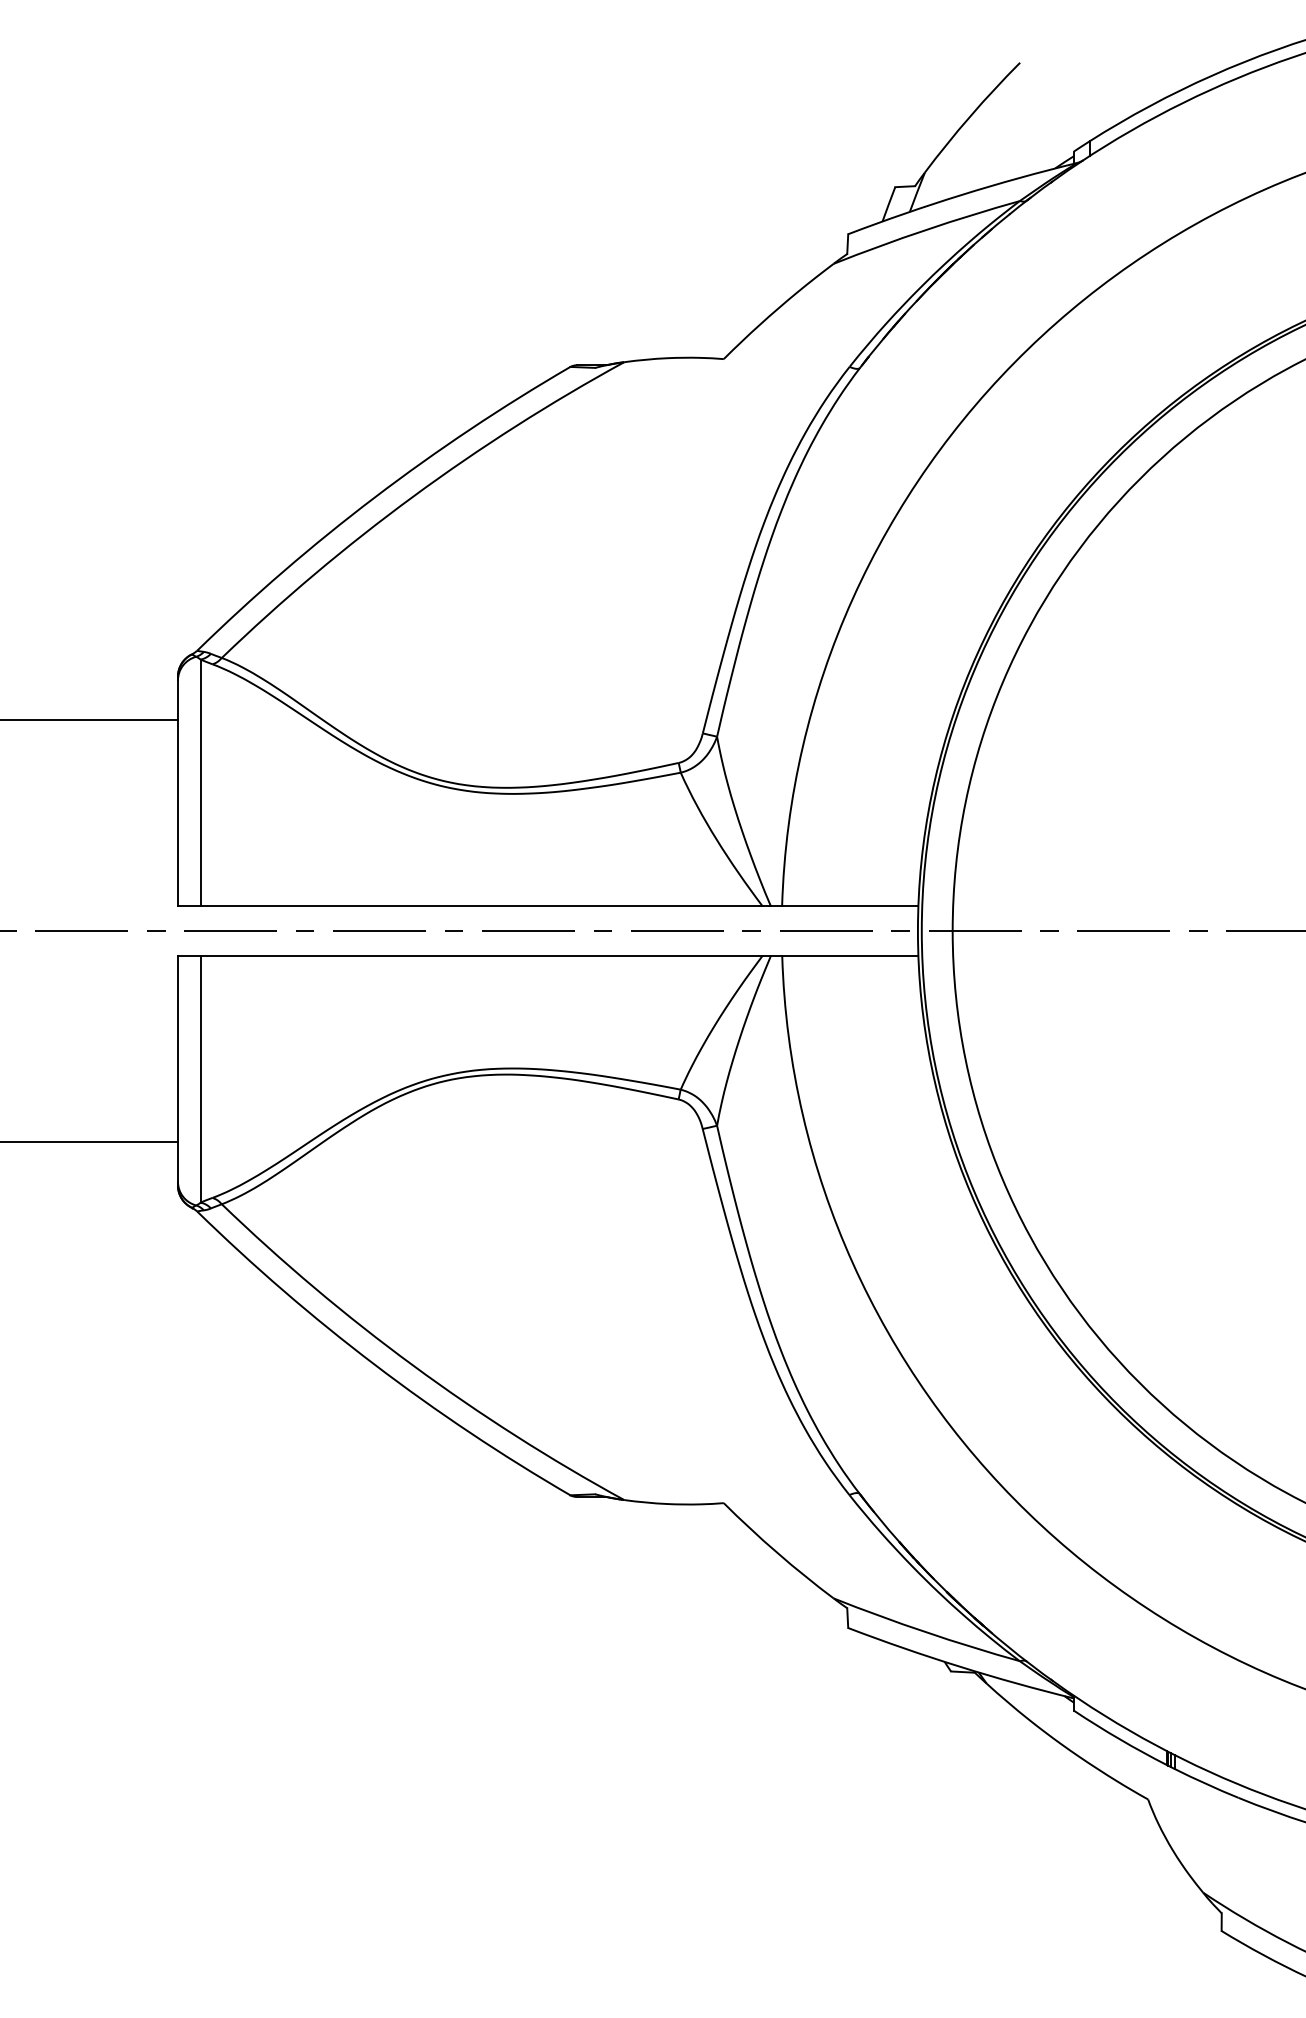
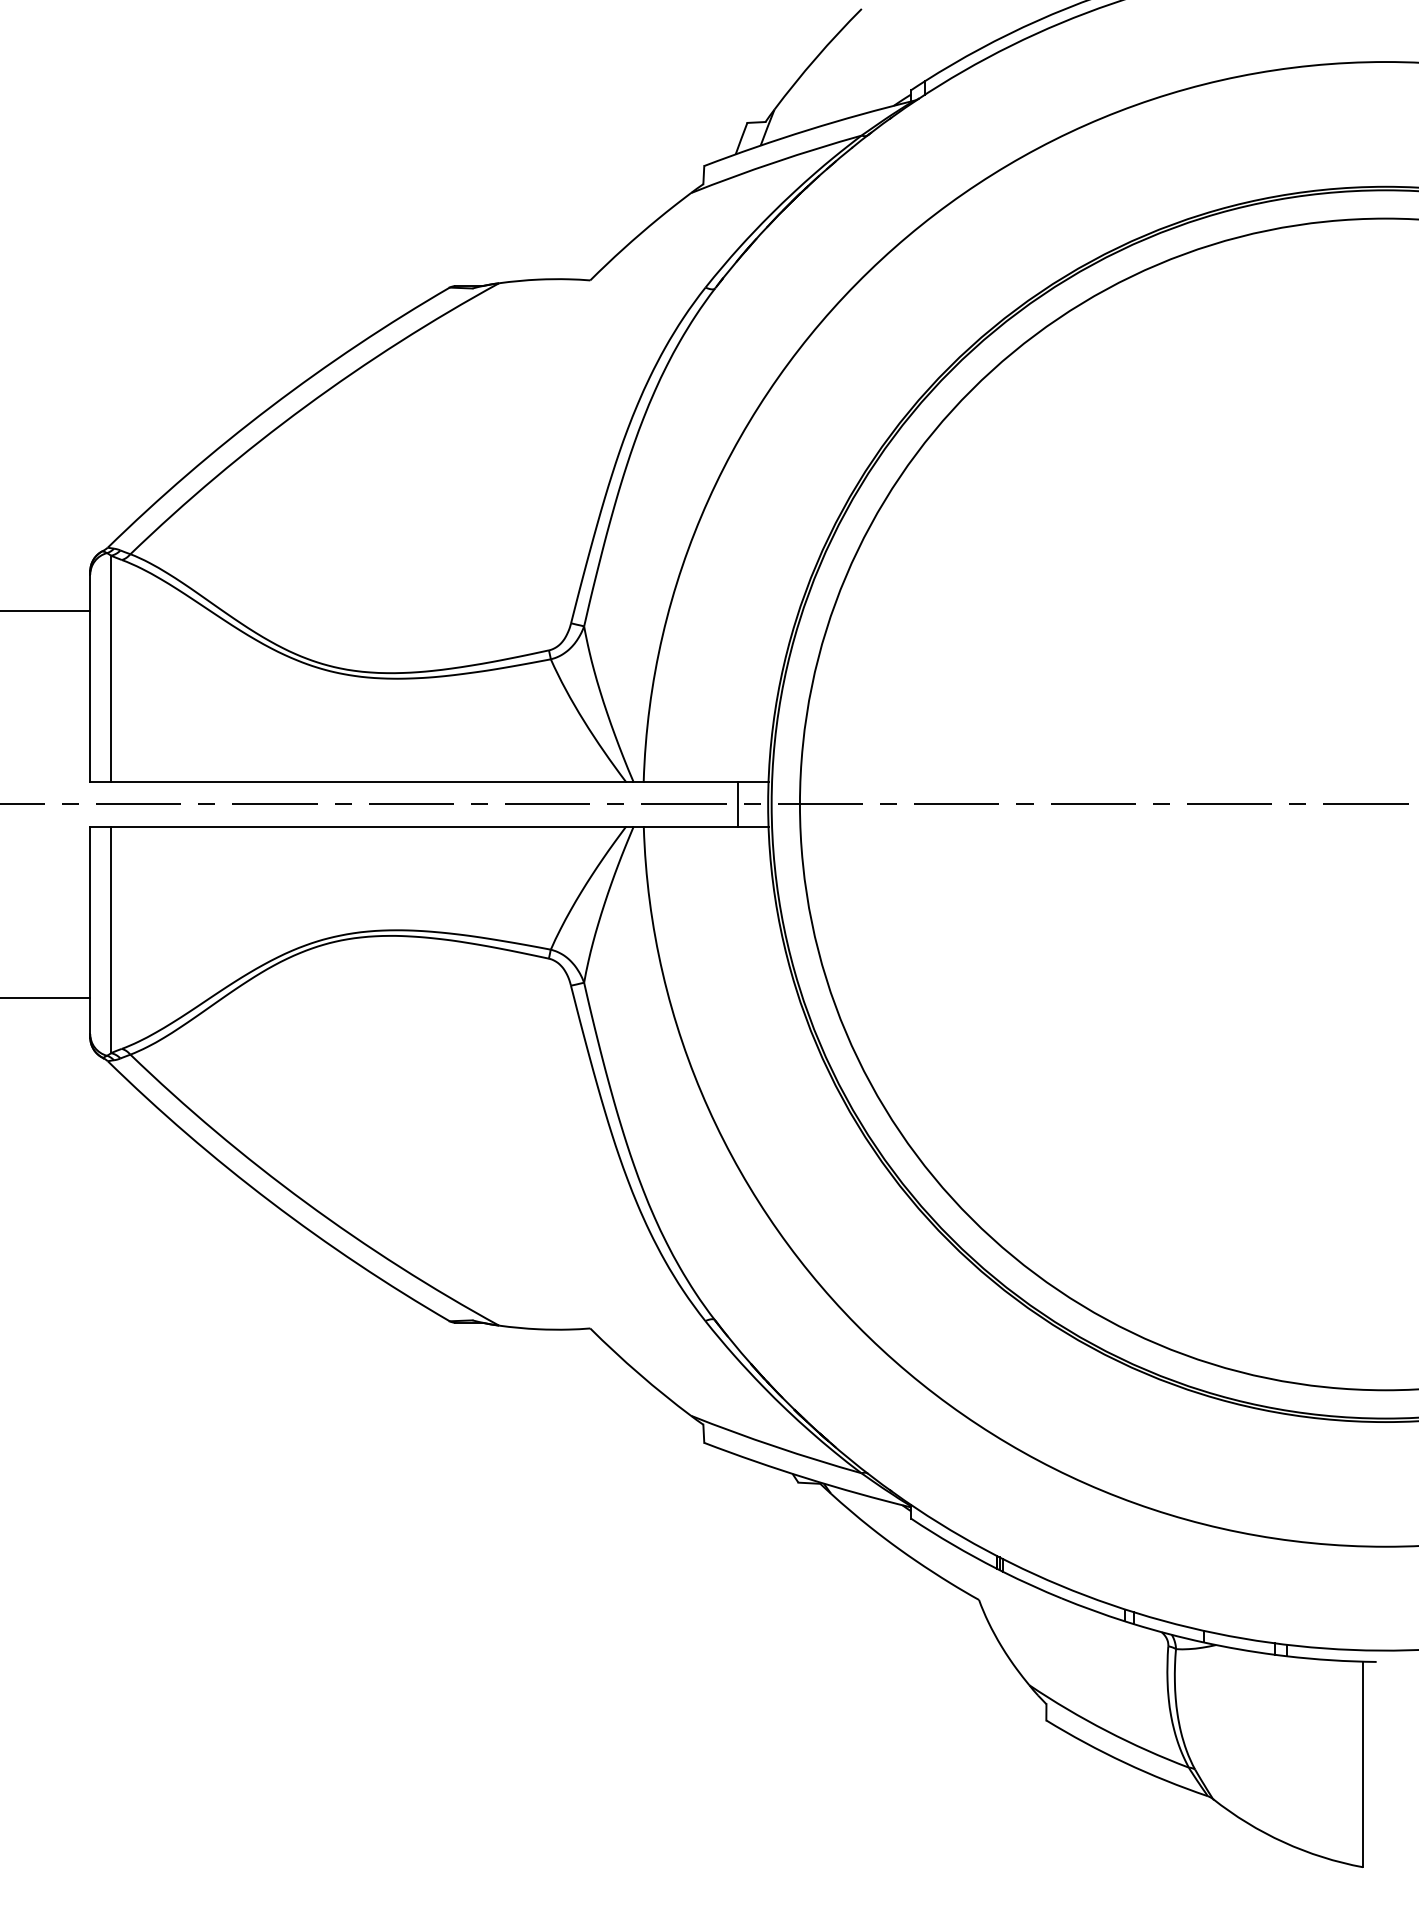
line: (885, 931) -> (738, 804), added

